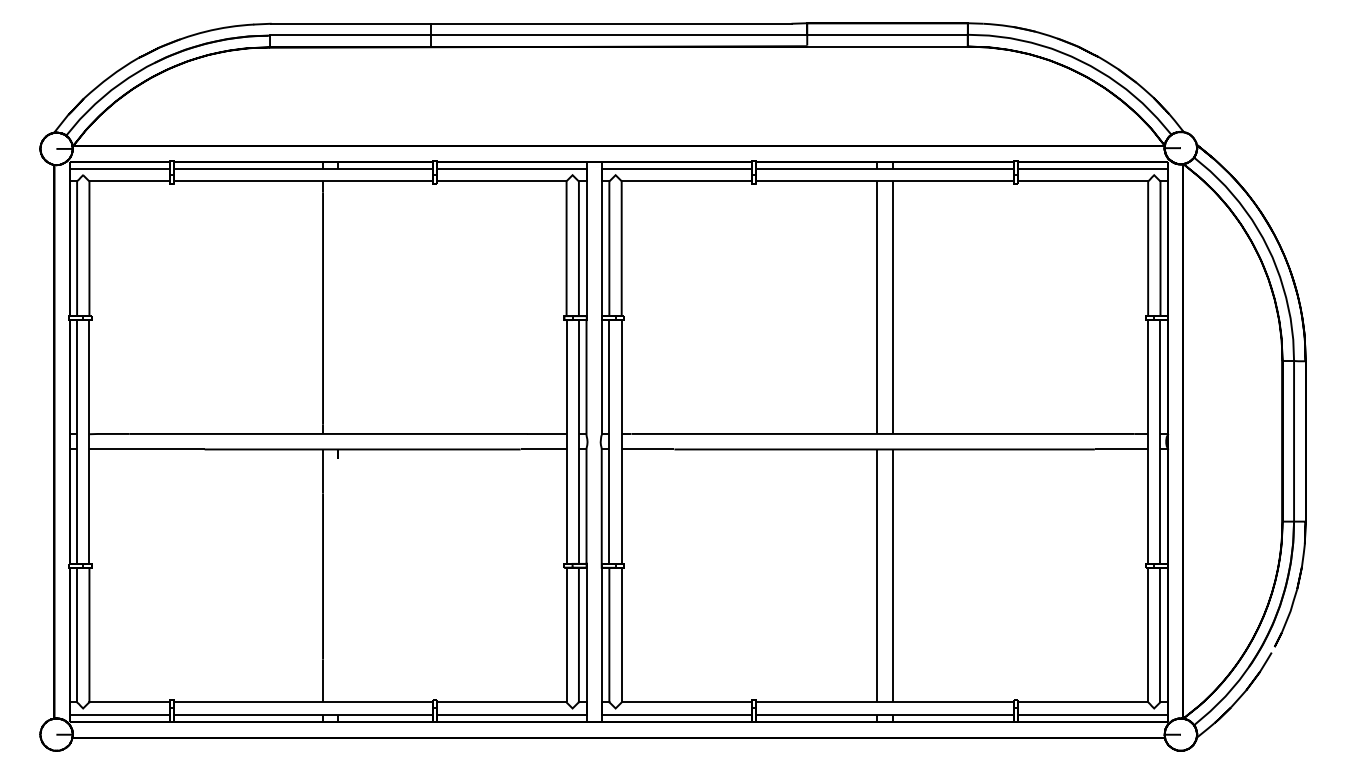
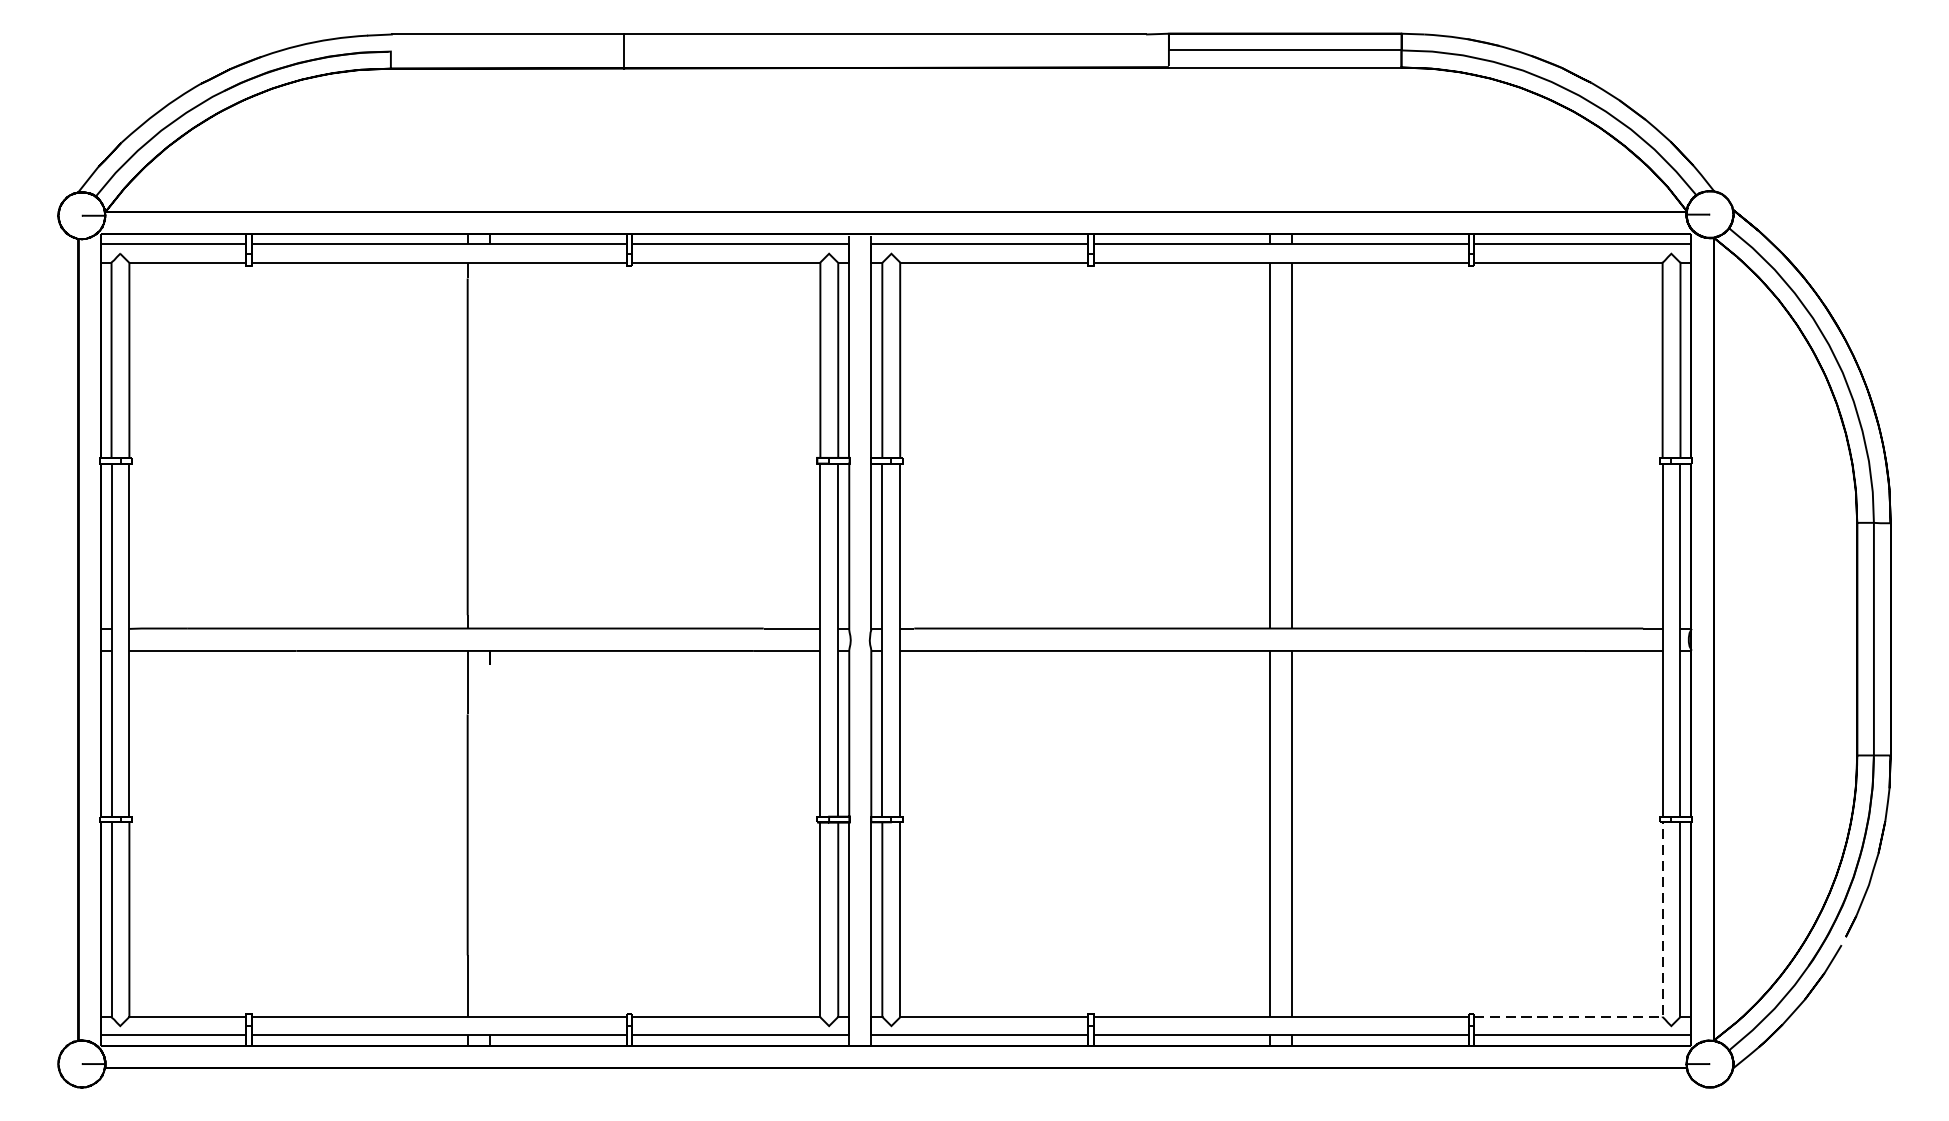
line: (538, 34) -> (779, 50), removed
line: (1148, 701) -> (1663, 1015), solid -> dashed

